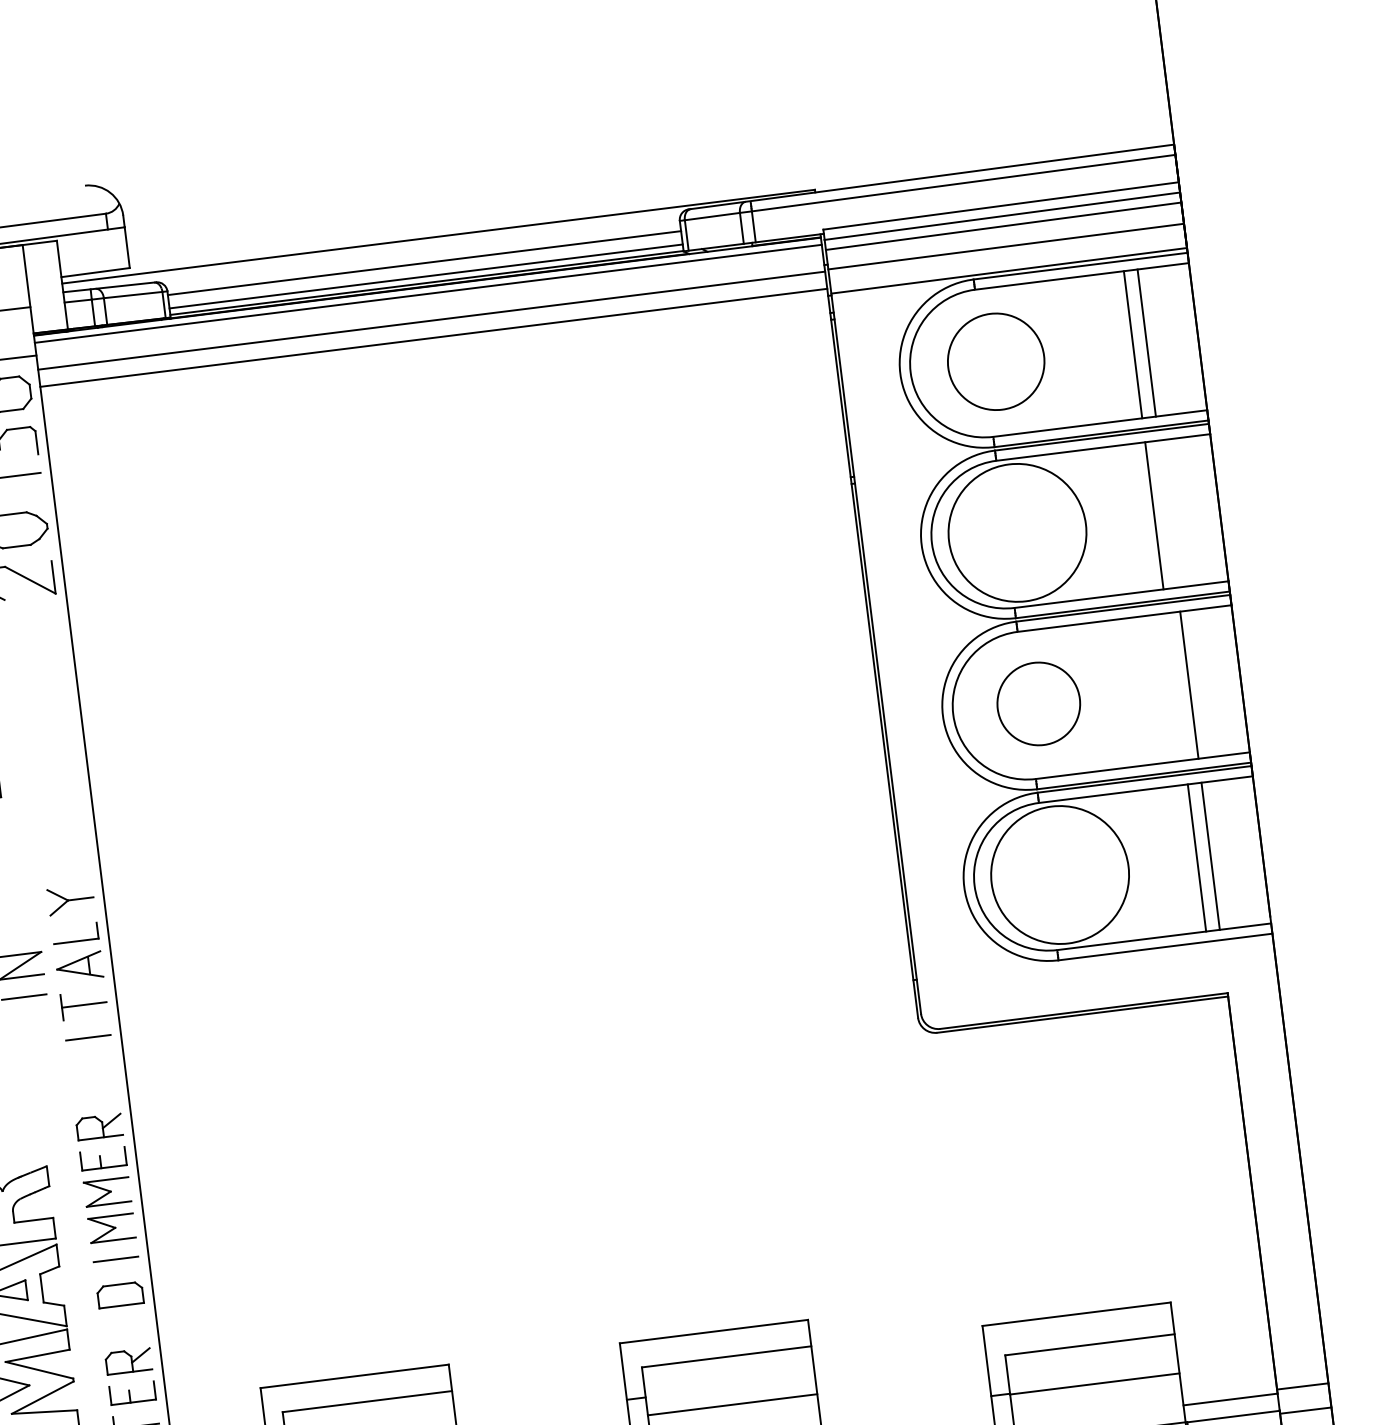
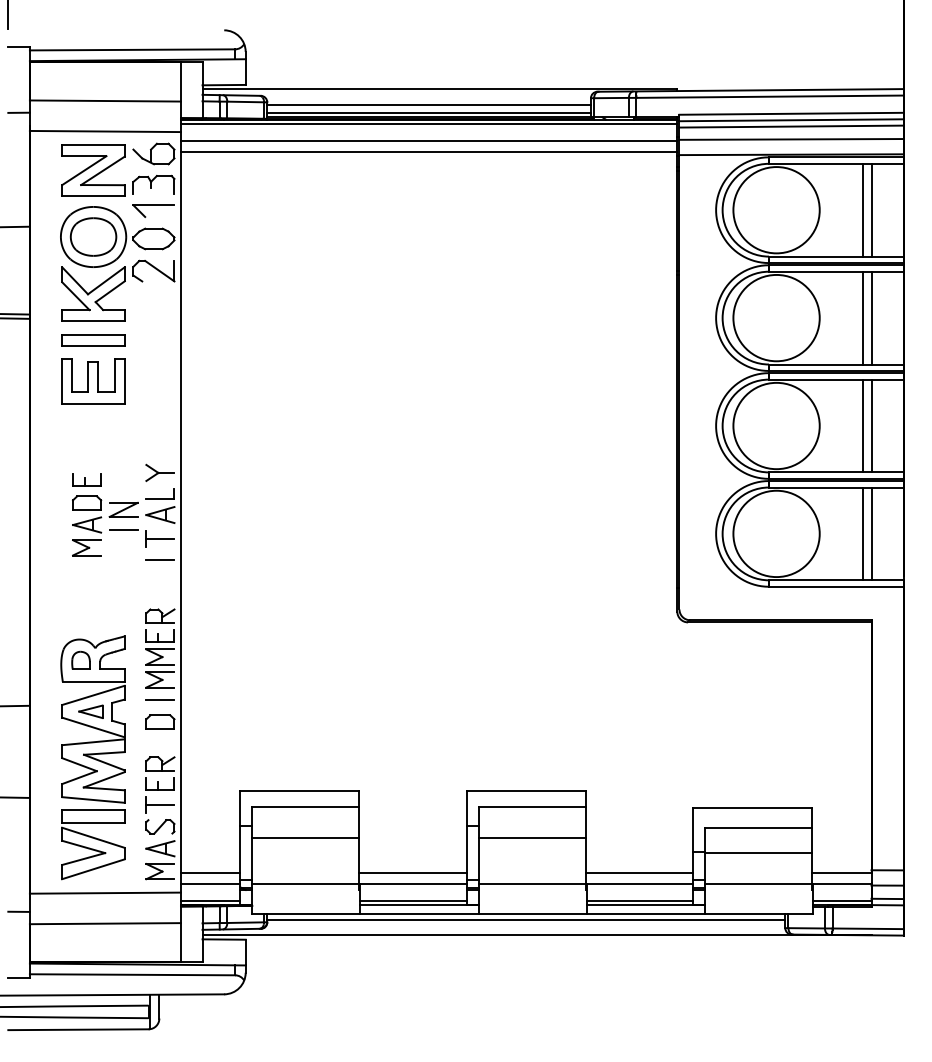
circle: (996, 362) -> (776, 210), size x1.43
line: (1167, 513) -> (871, 317), added
line: (1174, 686) -> (862, 425), added
circle: (1038, 703) -> (776, 425), size x1.67

